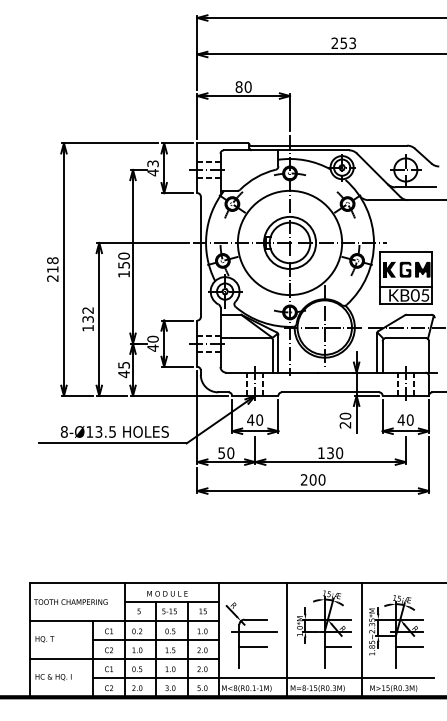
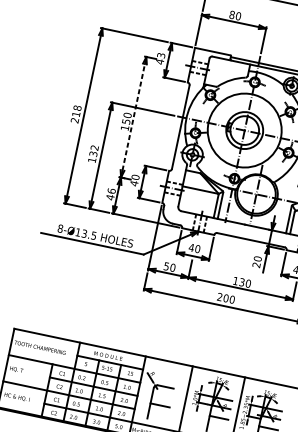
line: (133, 256) -> (134, 117), solid -> dashed
text: (123, 364) -> (111, 190), 45 -> 46
line: (254, 631) -> (163, 395), removed

